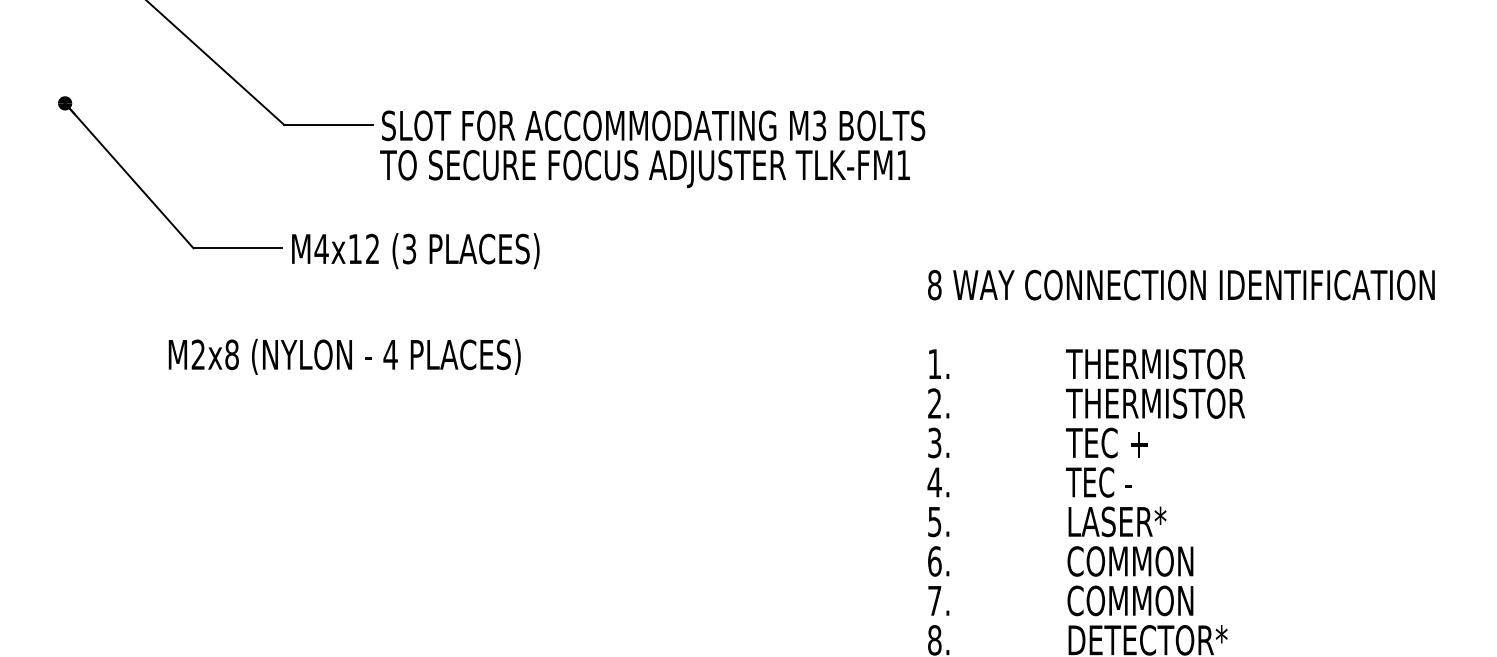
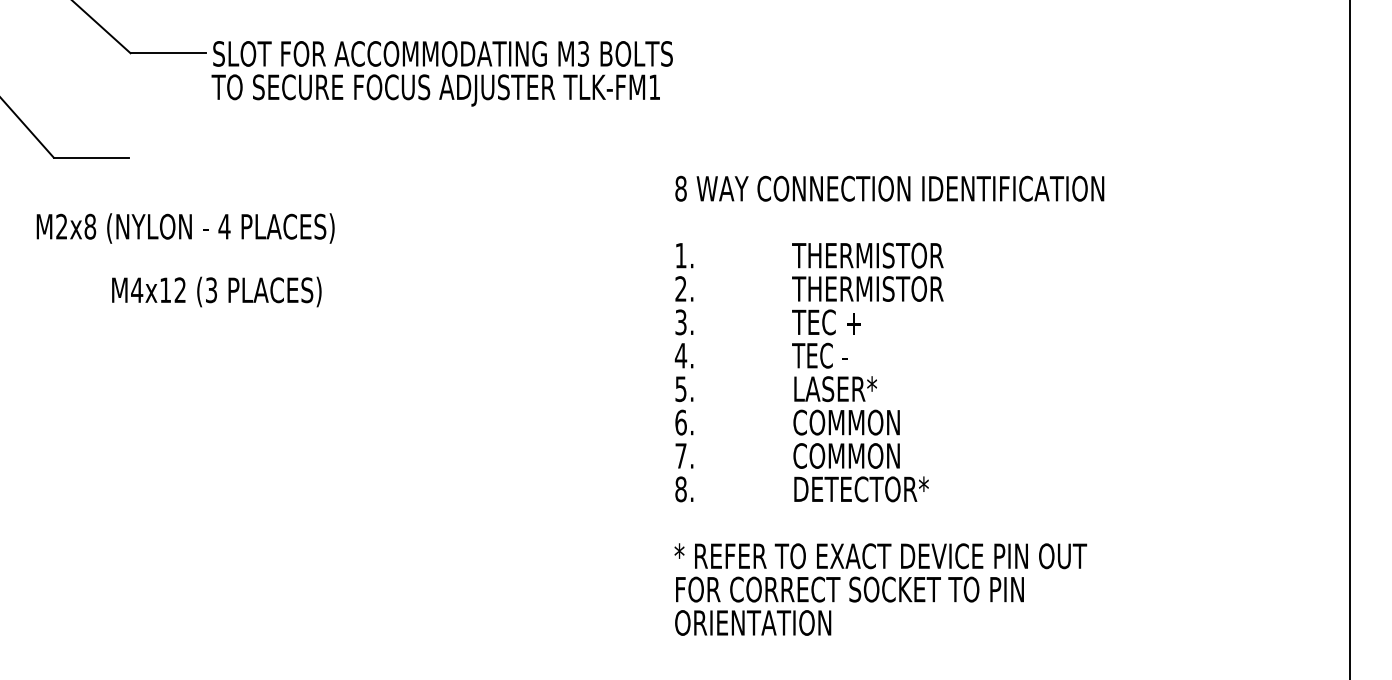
text: (415, 250) -> (216, 291), moved
text: (344, 356) -> (185, 228), moved

